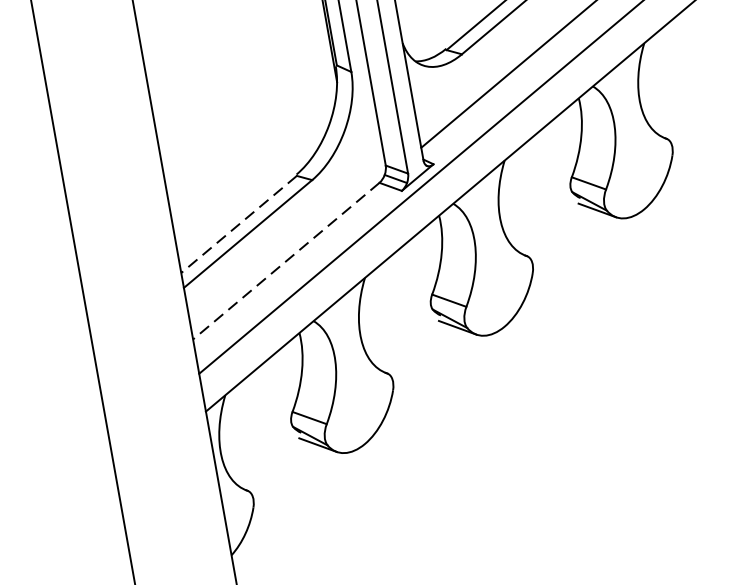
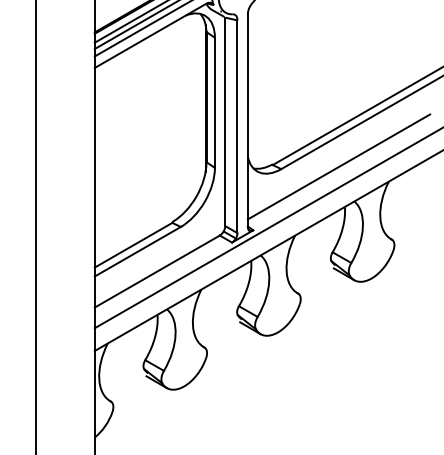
line: (239, 224) -> (133, 245), dashed -> solid
line: (284, 261) -> (156, 271), dashed -> solid

